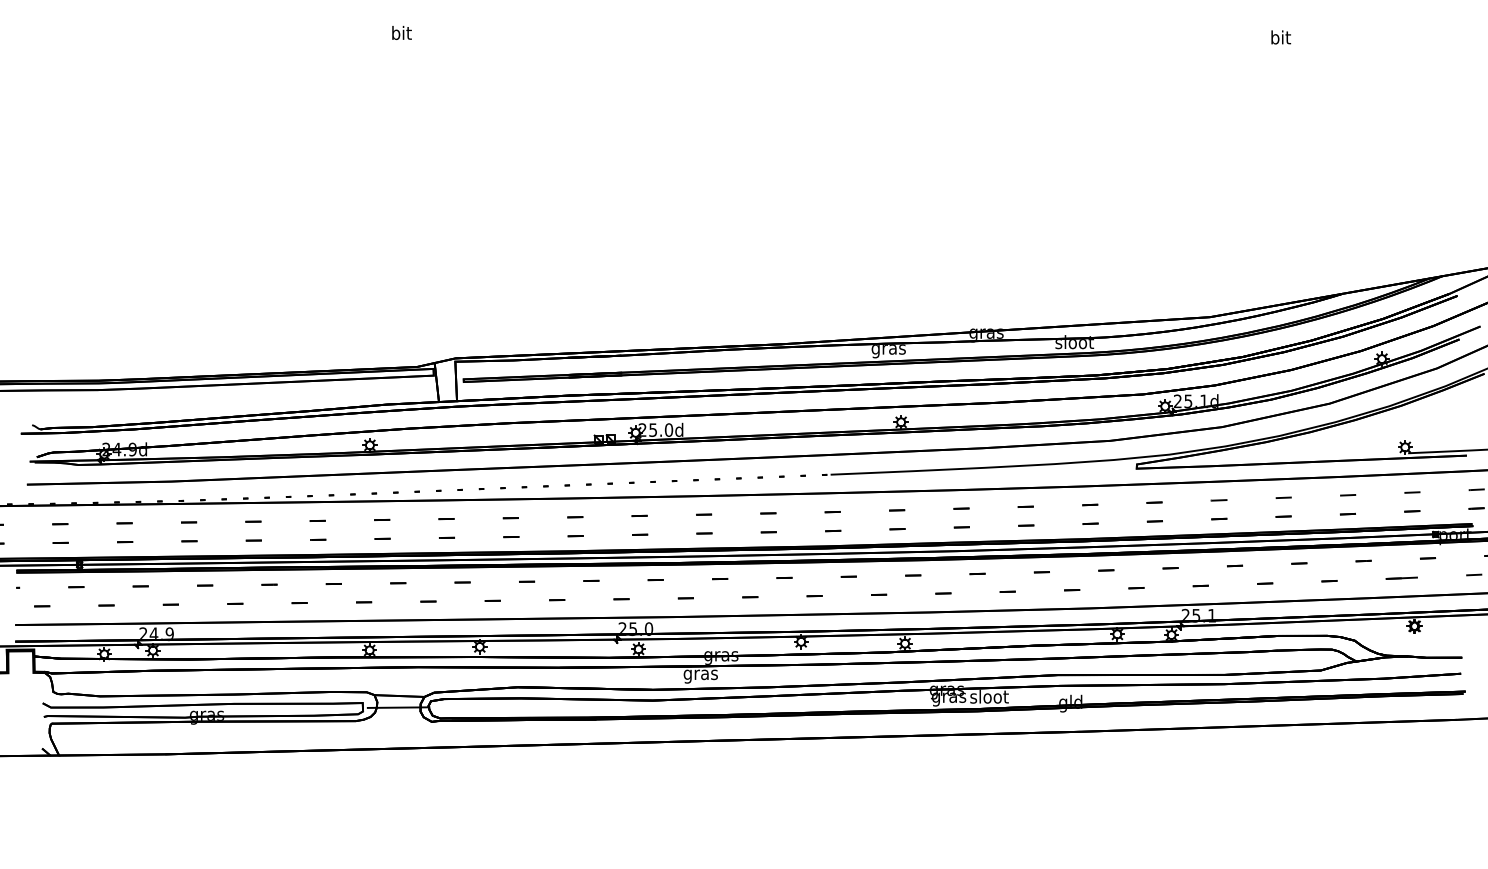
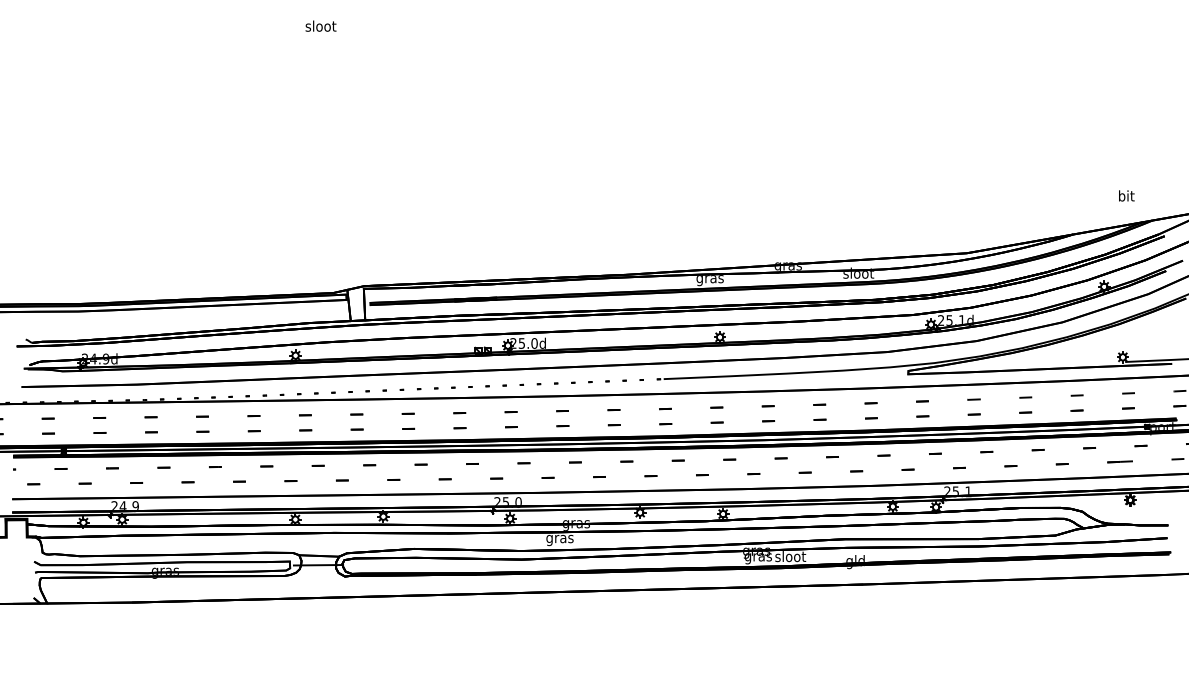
text: (401, 32) -> (320, 25), bit -> sloot
text: (1281, 37) -> (1127, 195), moved

